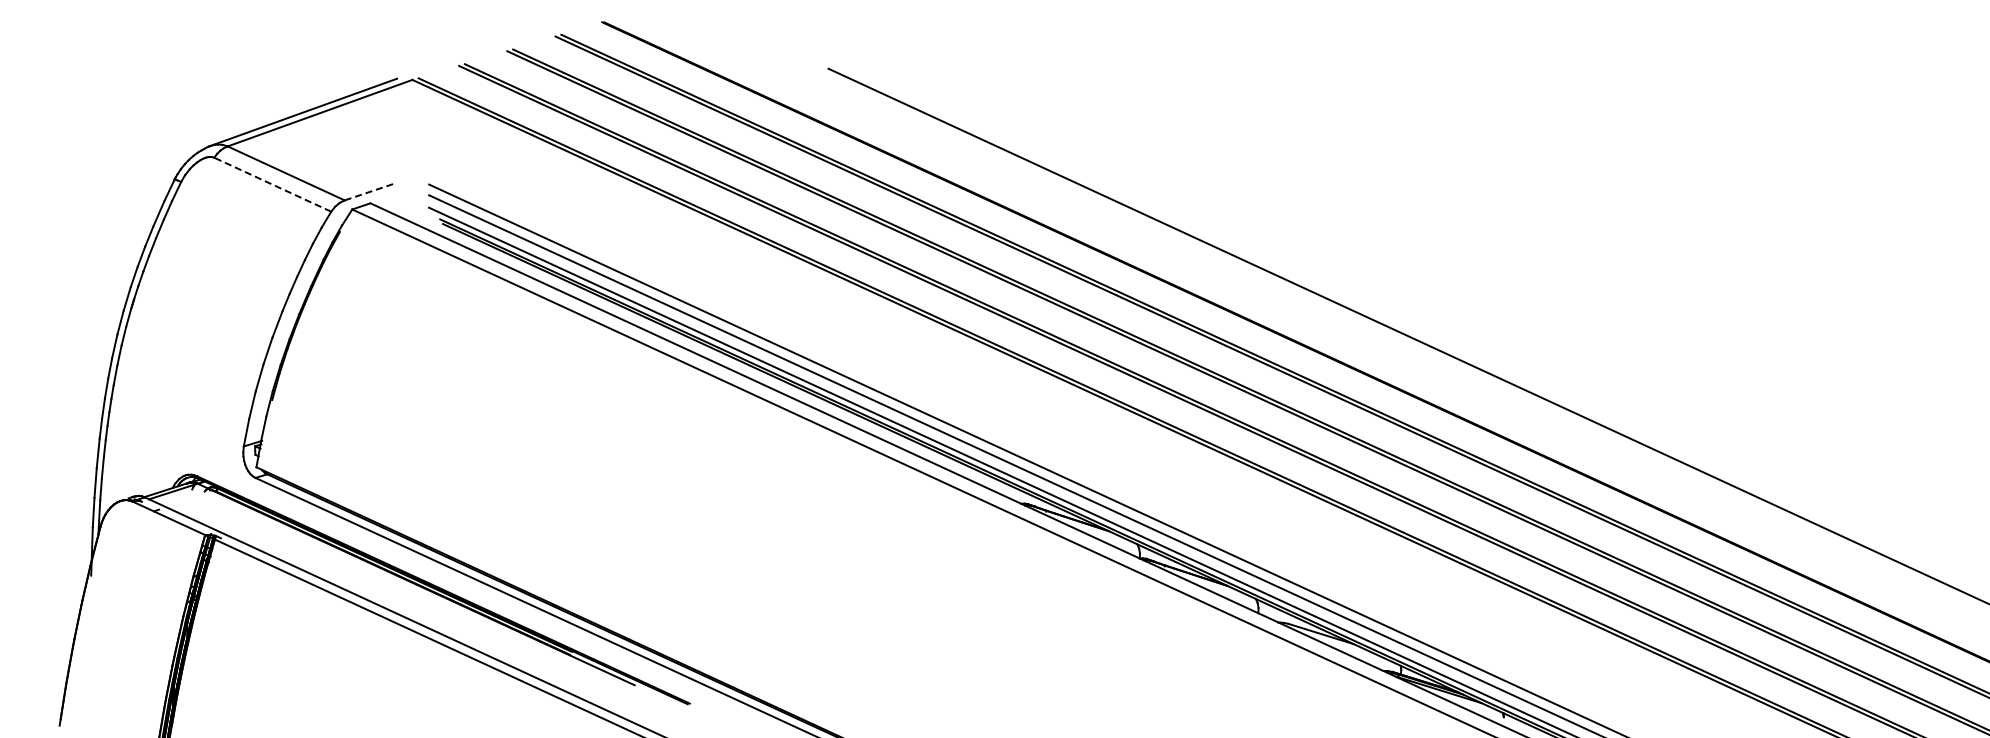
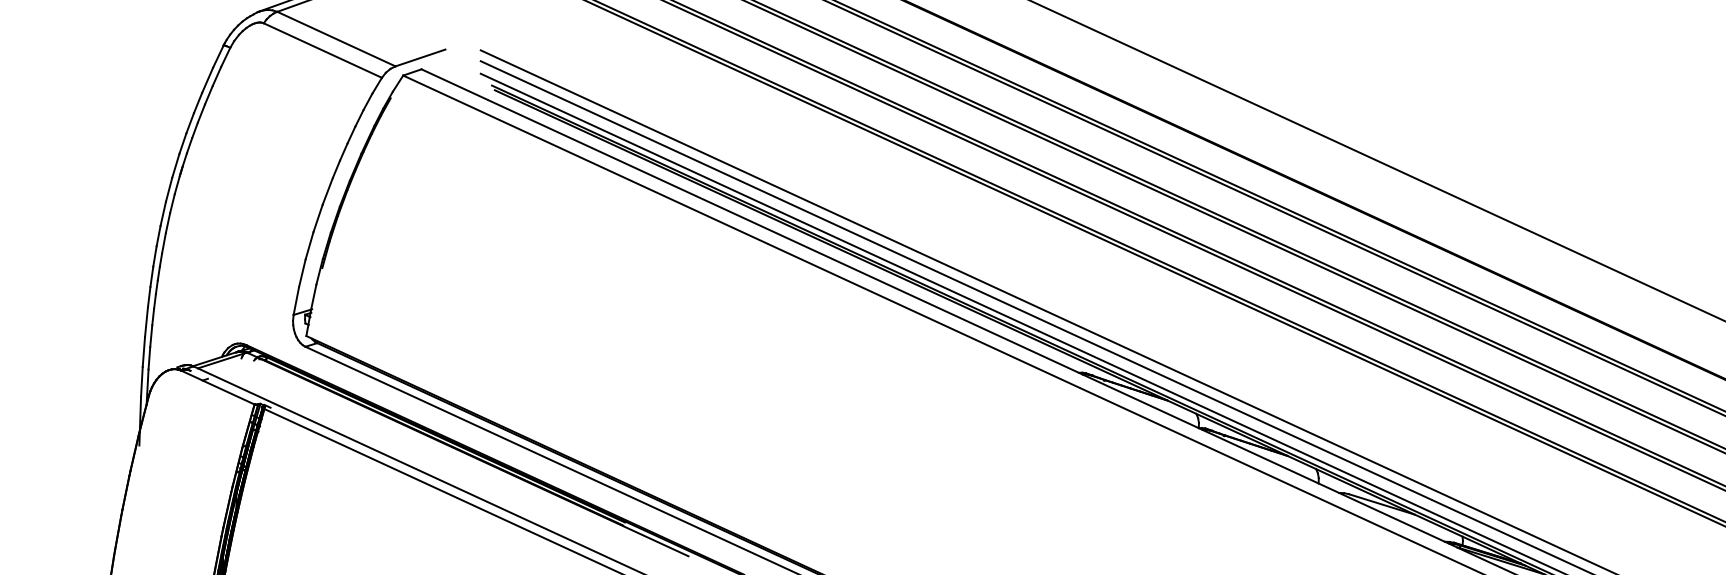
line: (272, 184) -> (322, 50), dashed -> solid
line: (369, 191) -> (420, 57), dashed -> solid

